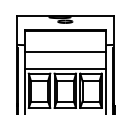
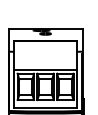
line: (65, 52) -> (45, 57), removed

